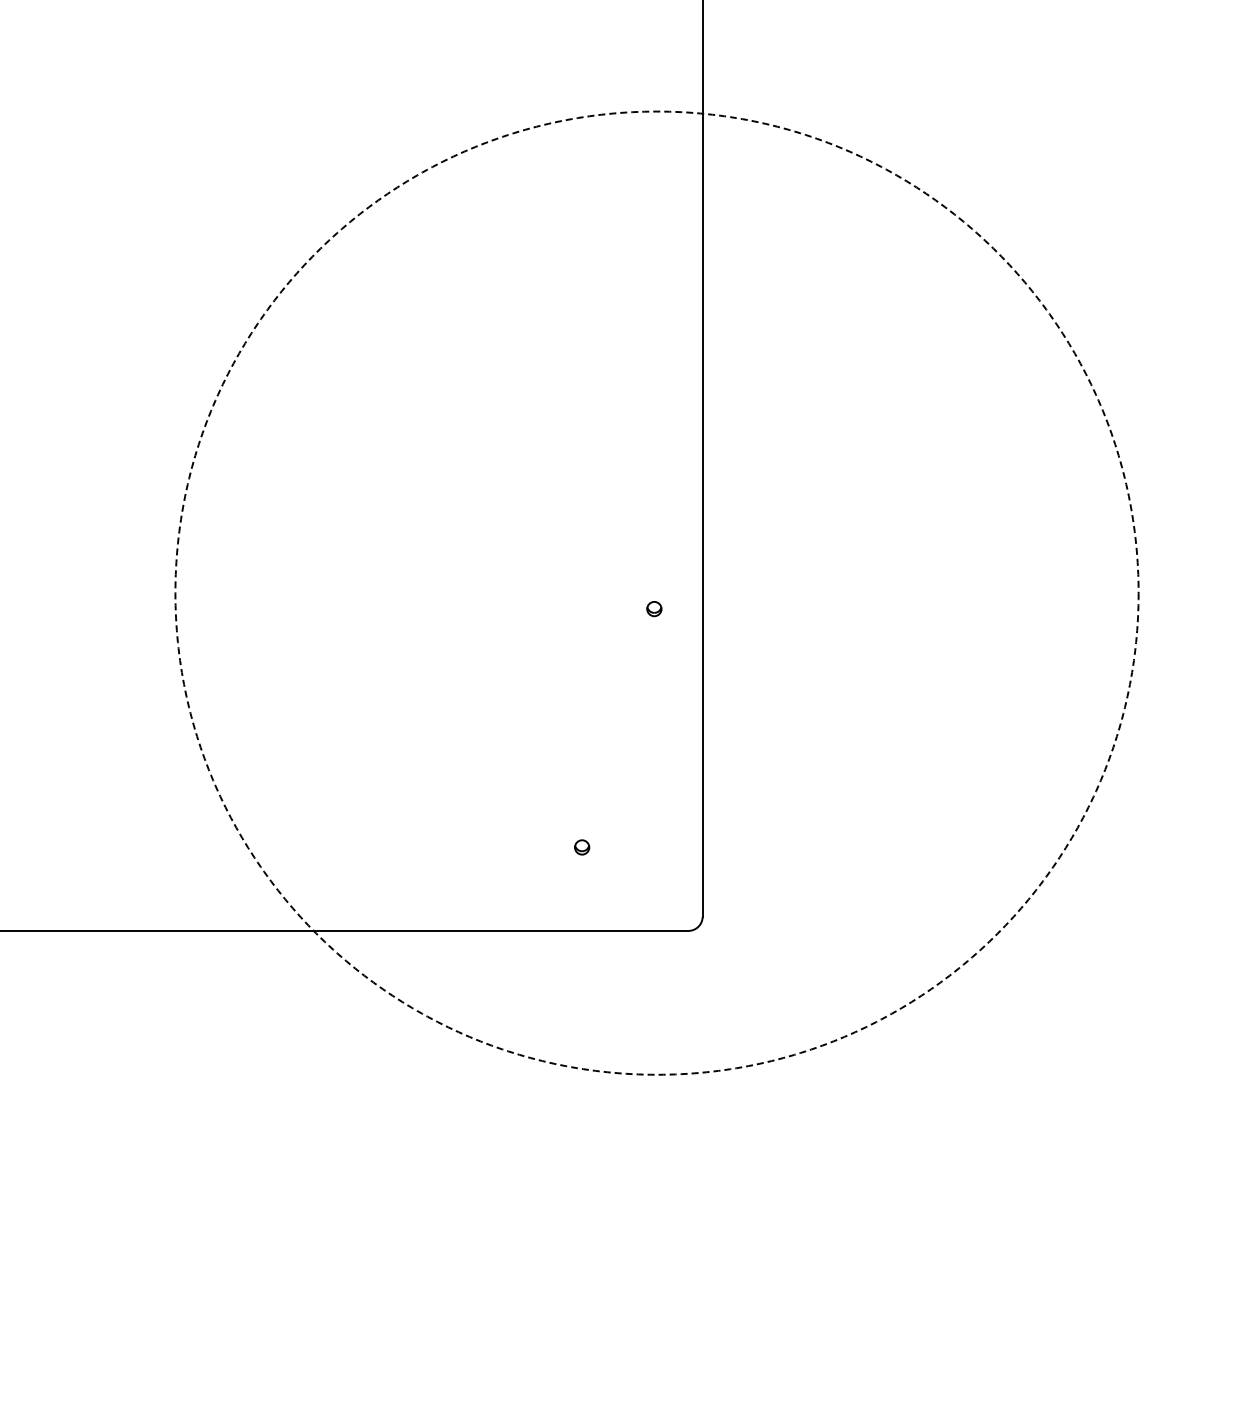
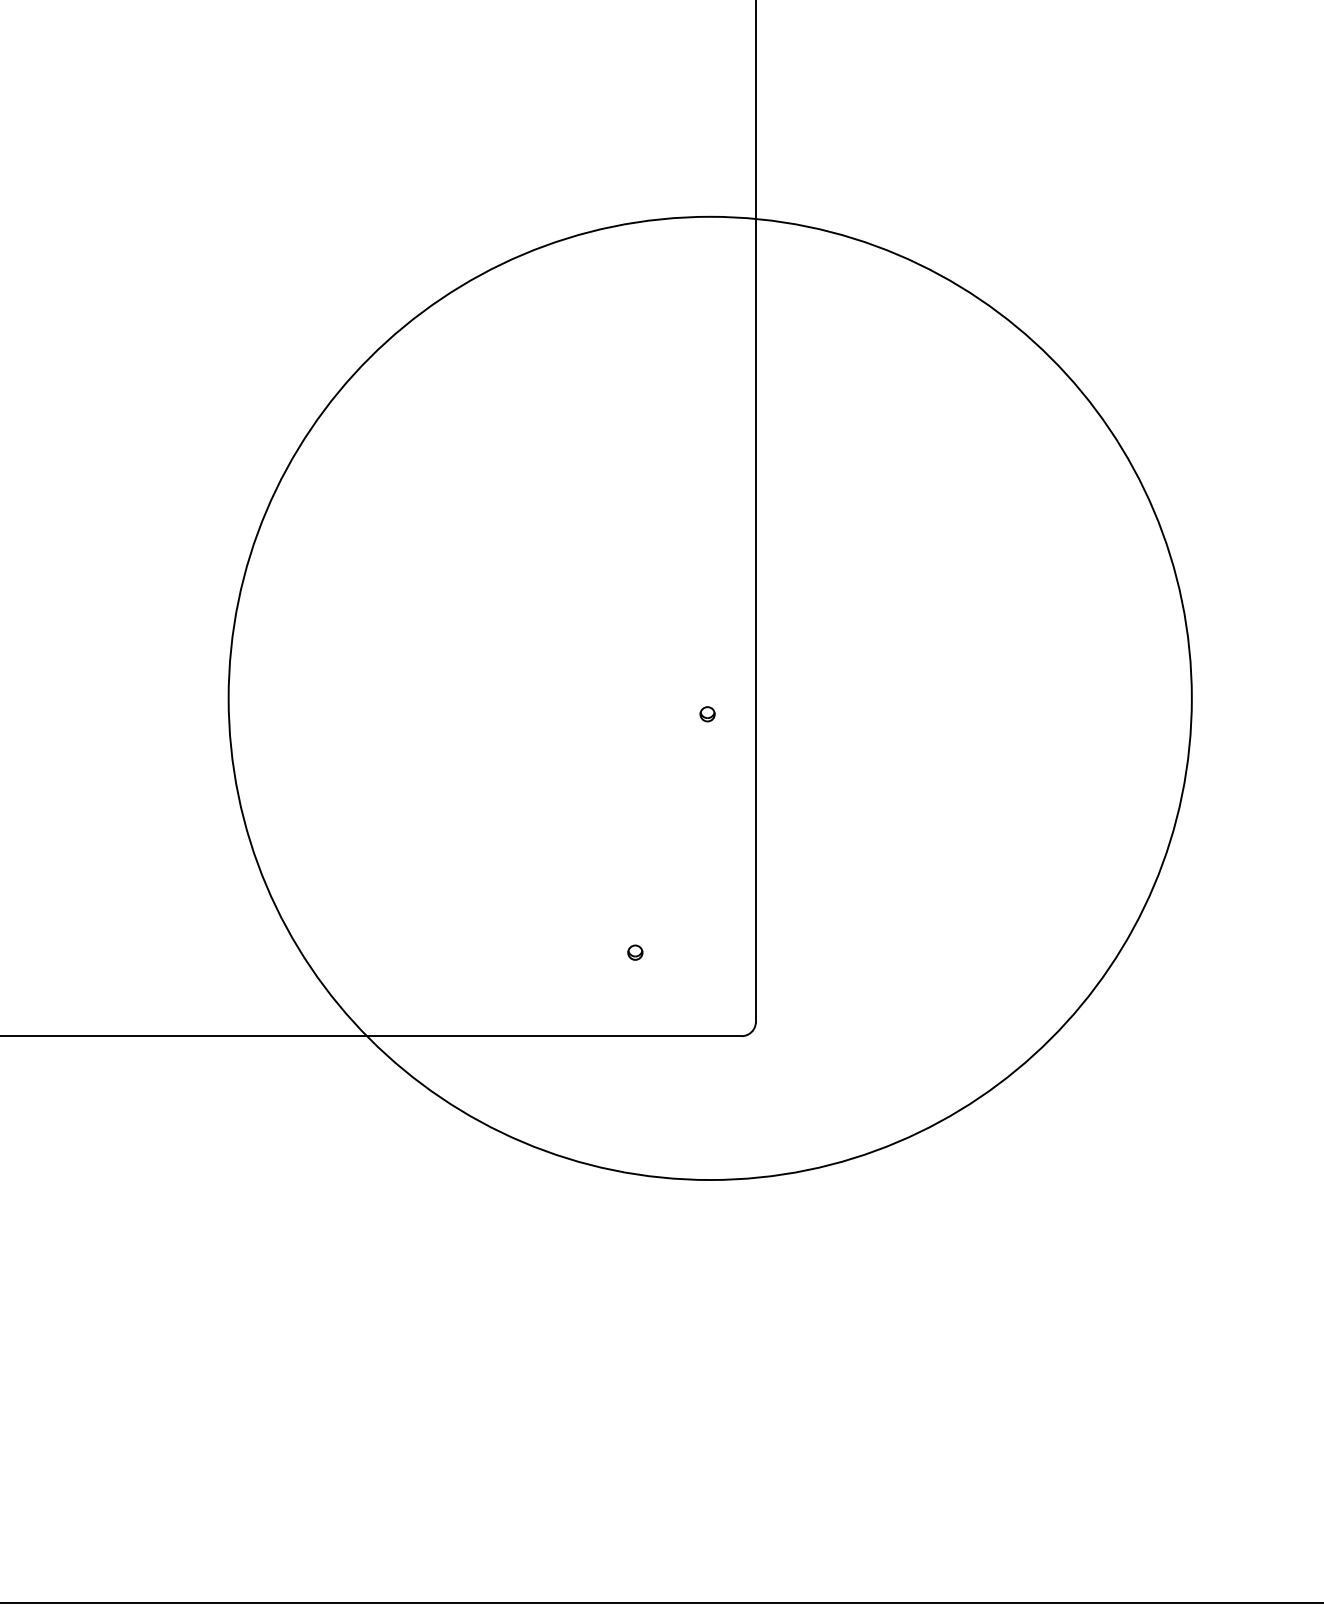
circle: (656, 593) -> (709, 698), dashed -> solid

